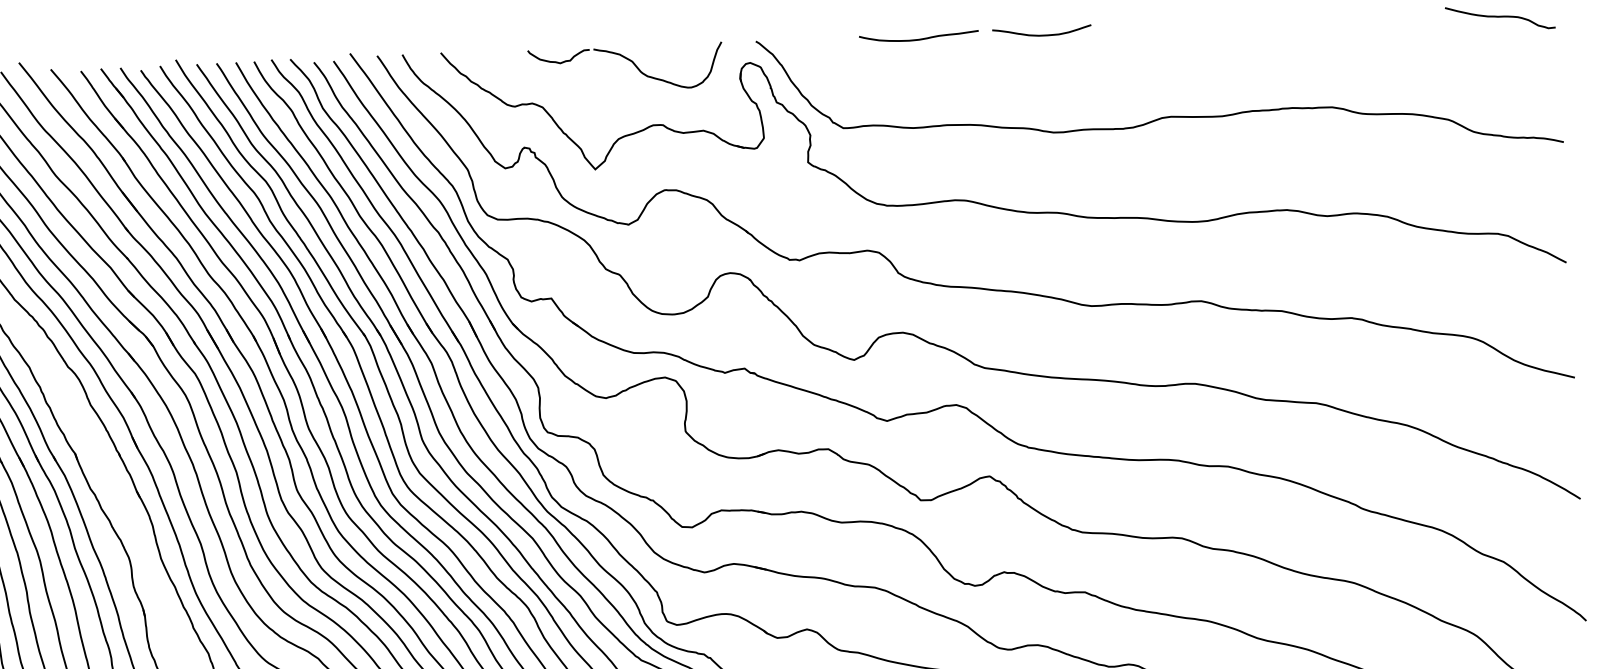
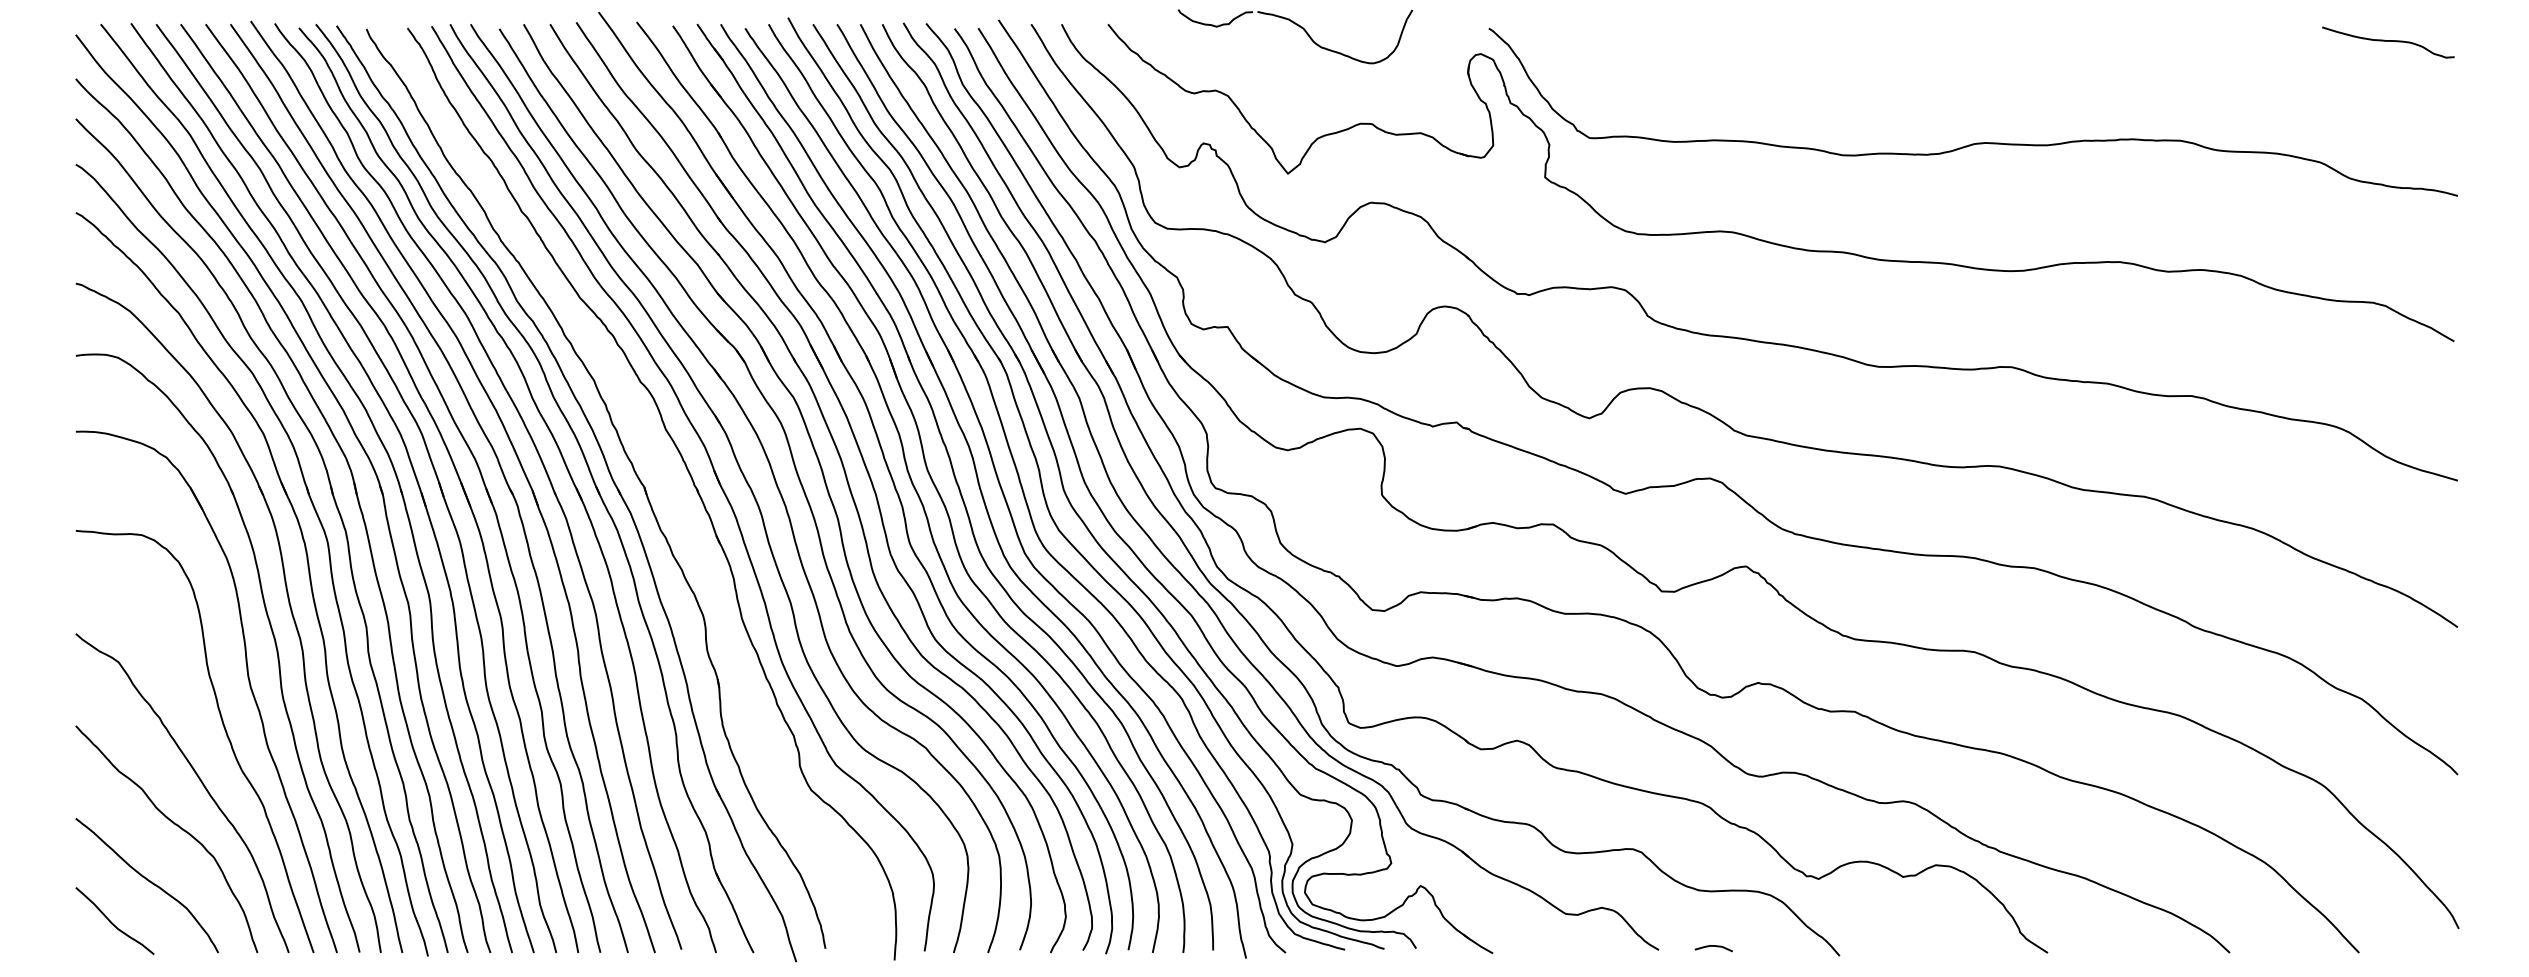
curve: (1041, 34) -> (1834, 36), removed
curve: (918, 38) -> (1685, 34), removed
part: (628, 60) -> (1299, 27), moved

